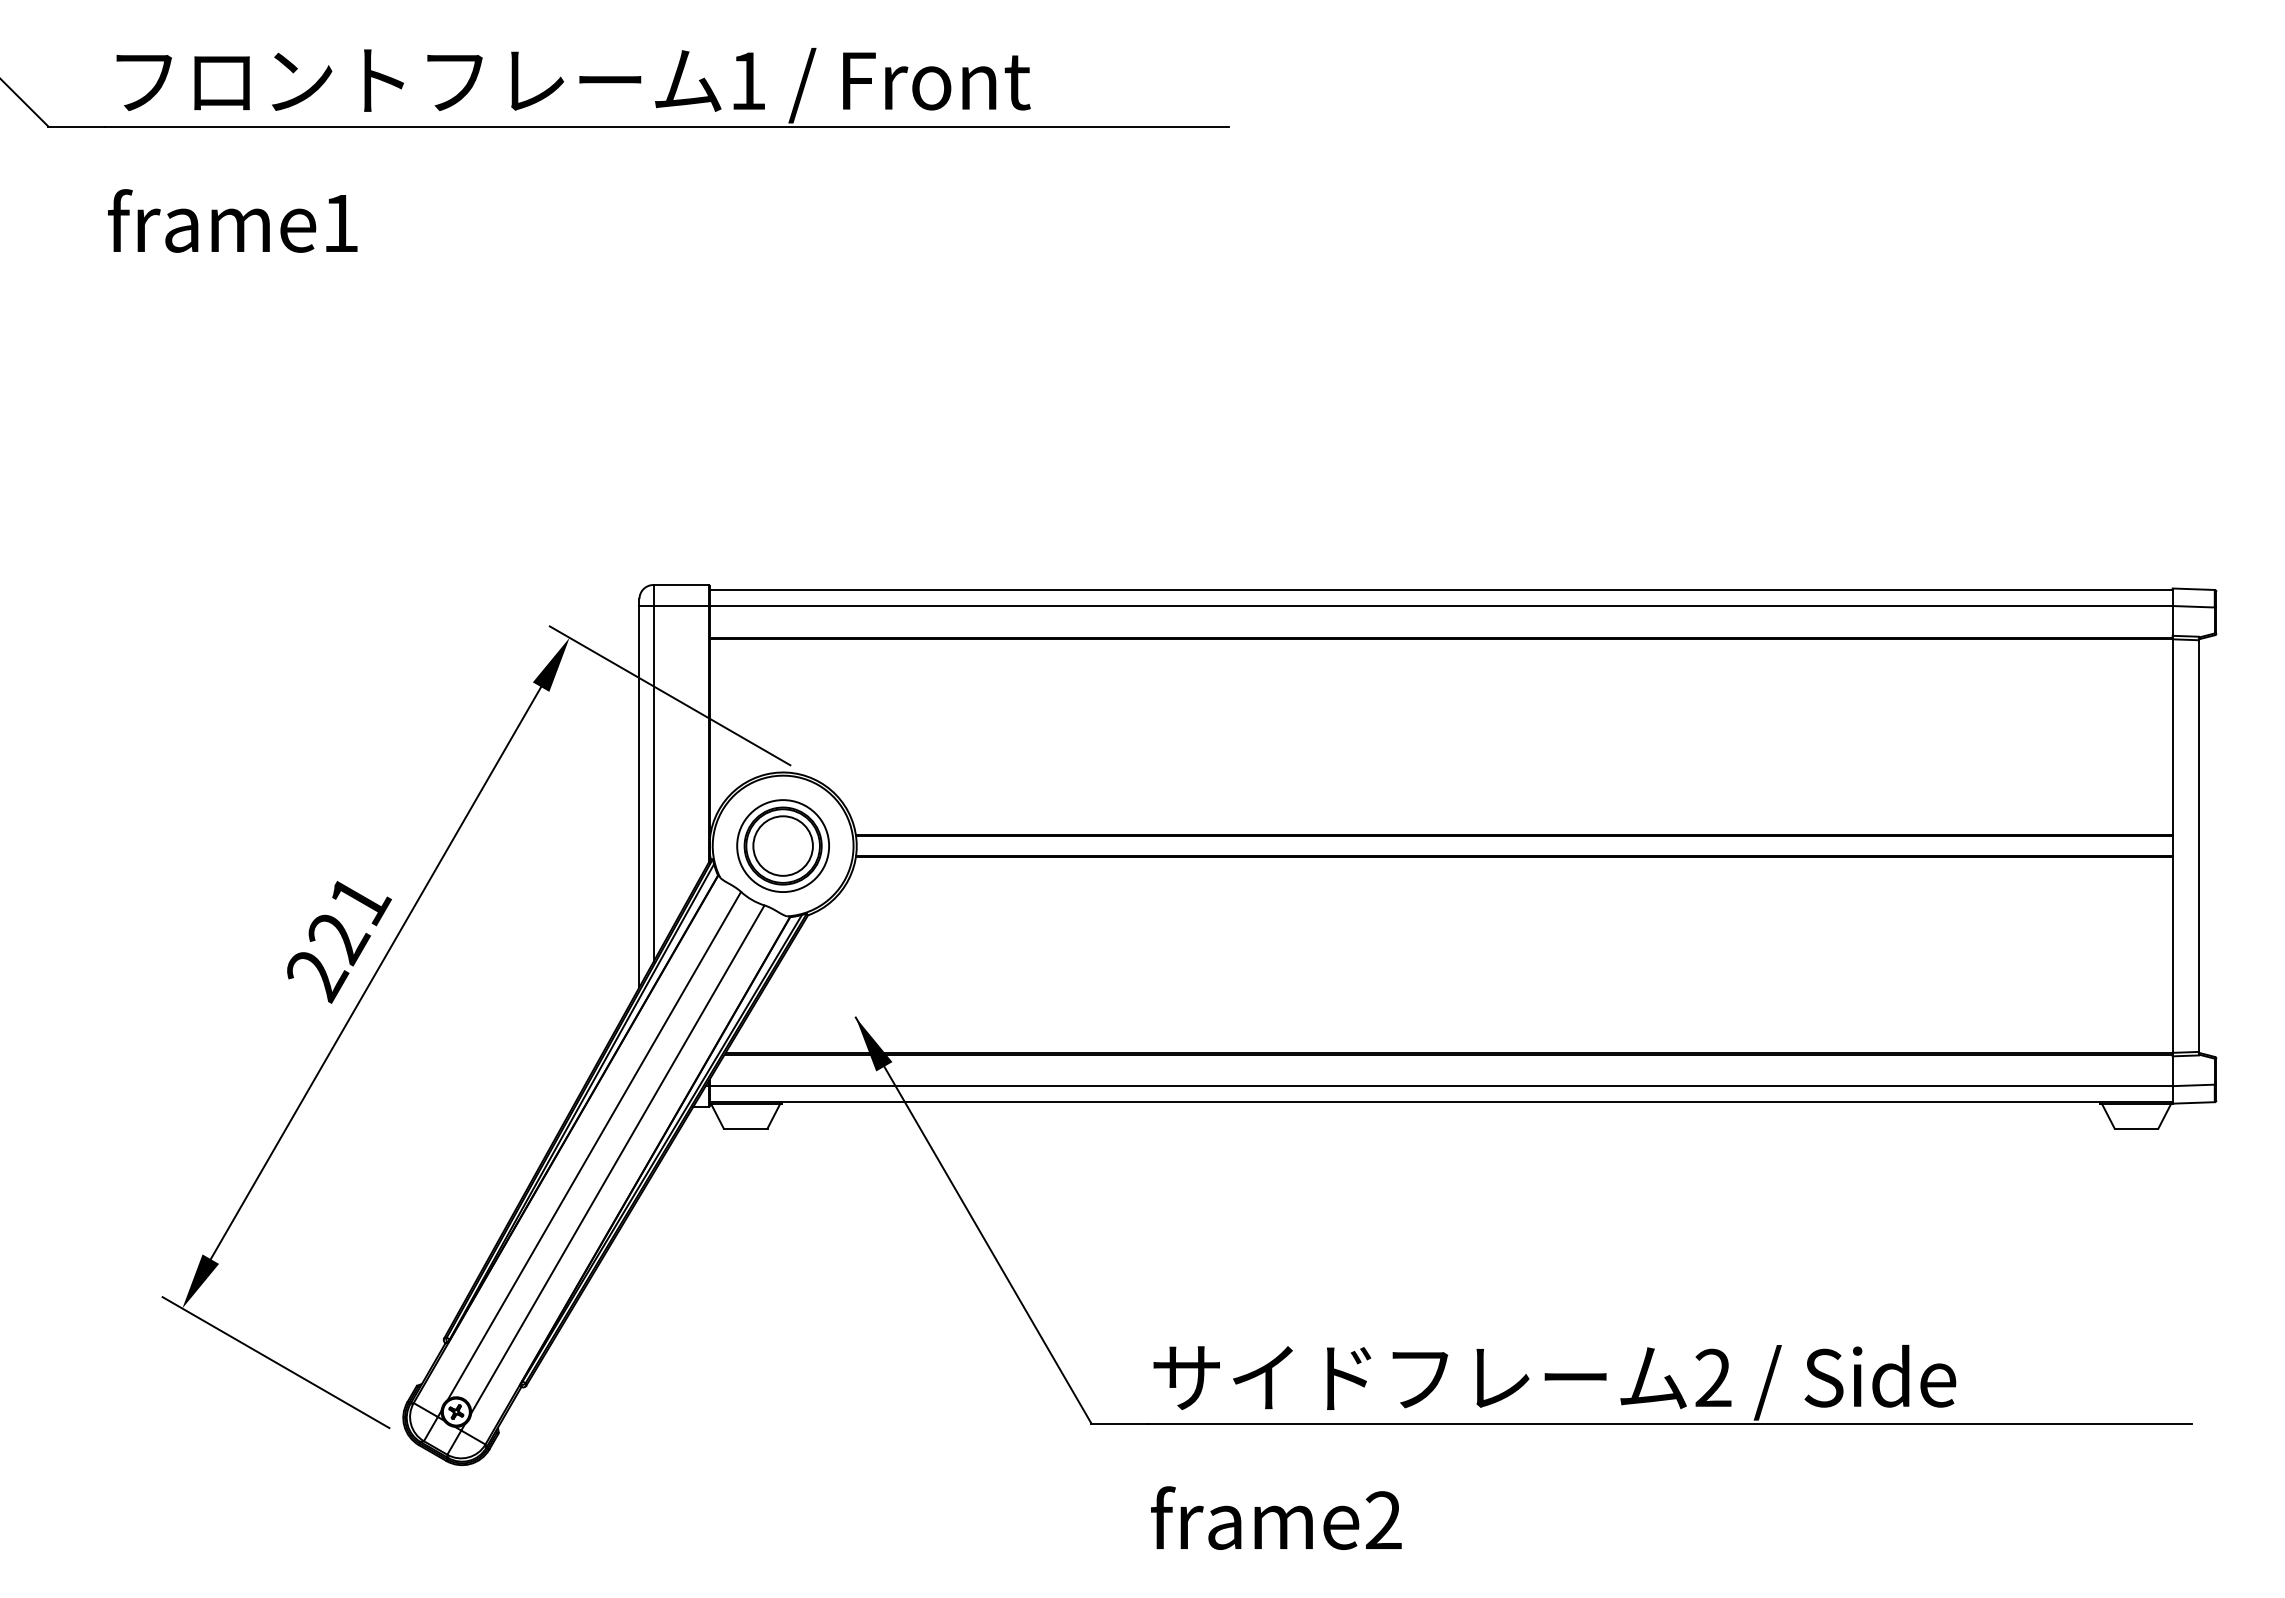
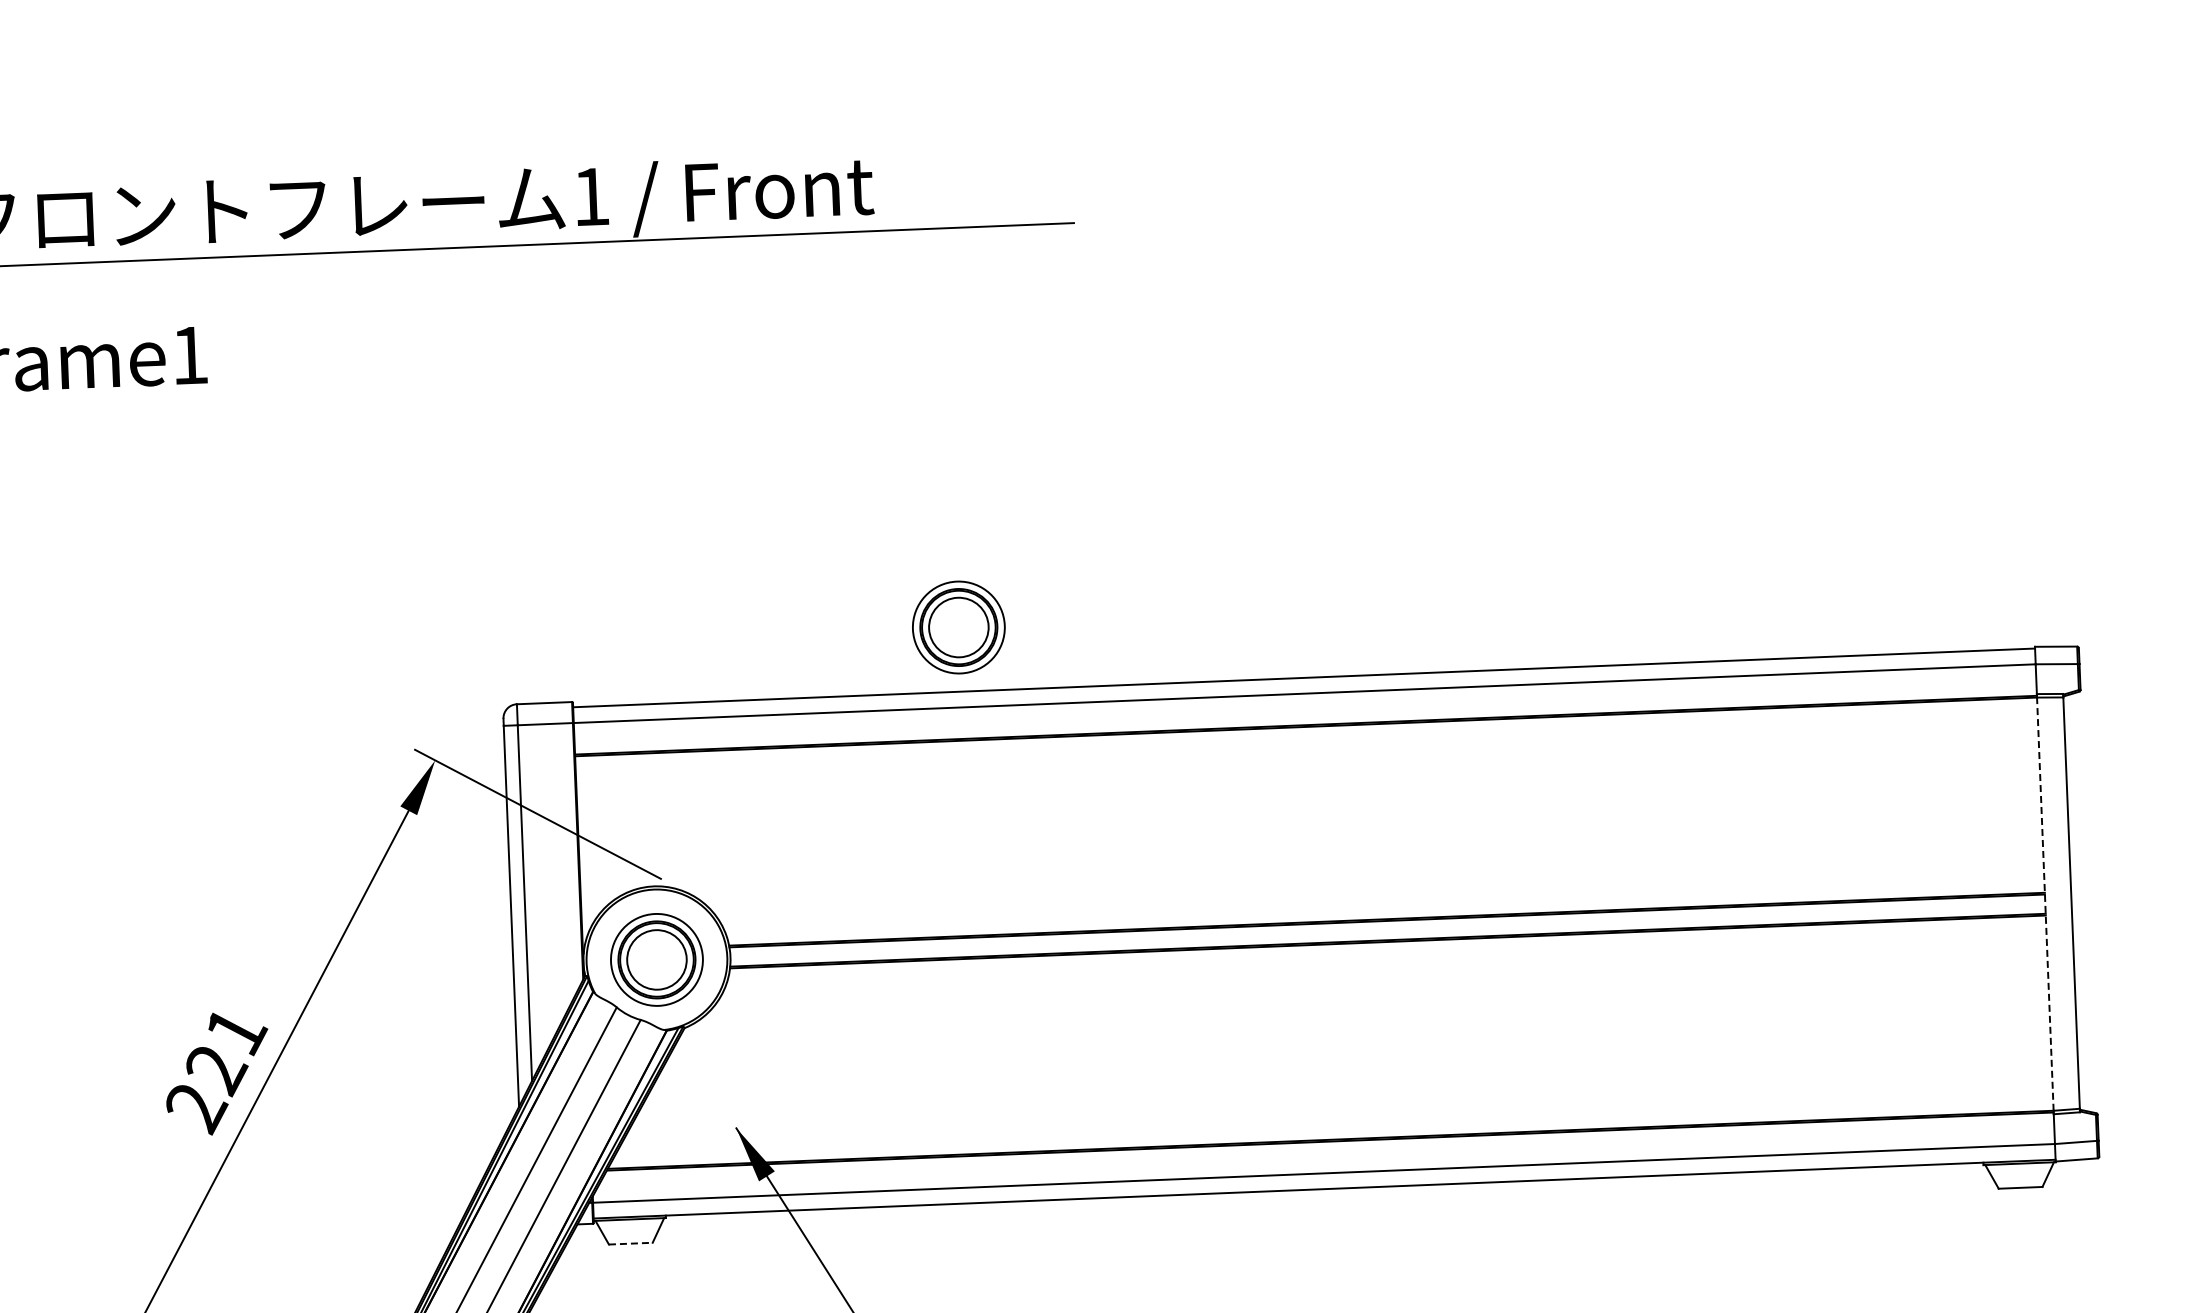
part: (1097, 525) -> (958, 626), added
line: (2172, 846) -> (2045, 904), solid -> dashed
line: (745, 1128) -> (630, 1243), solid -> dashed

